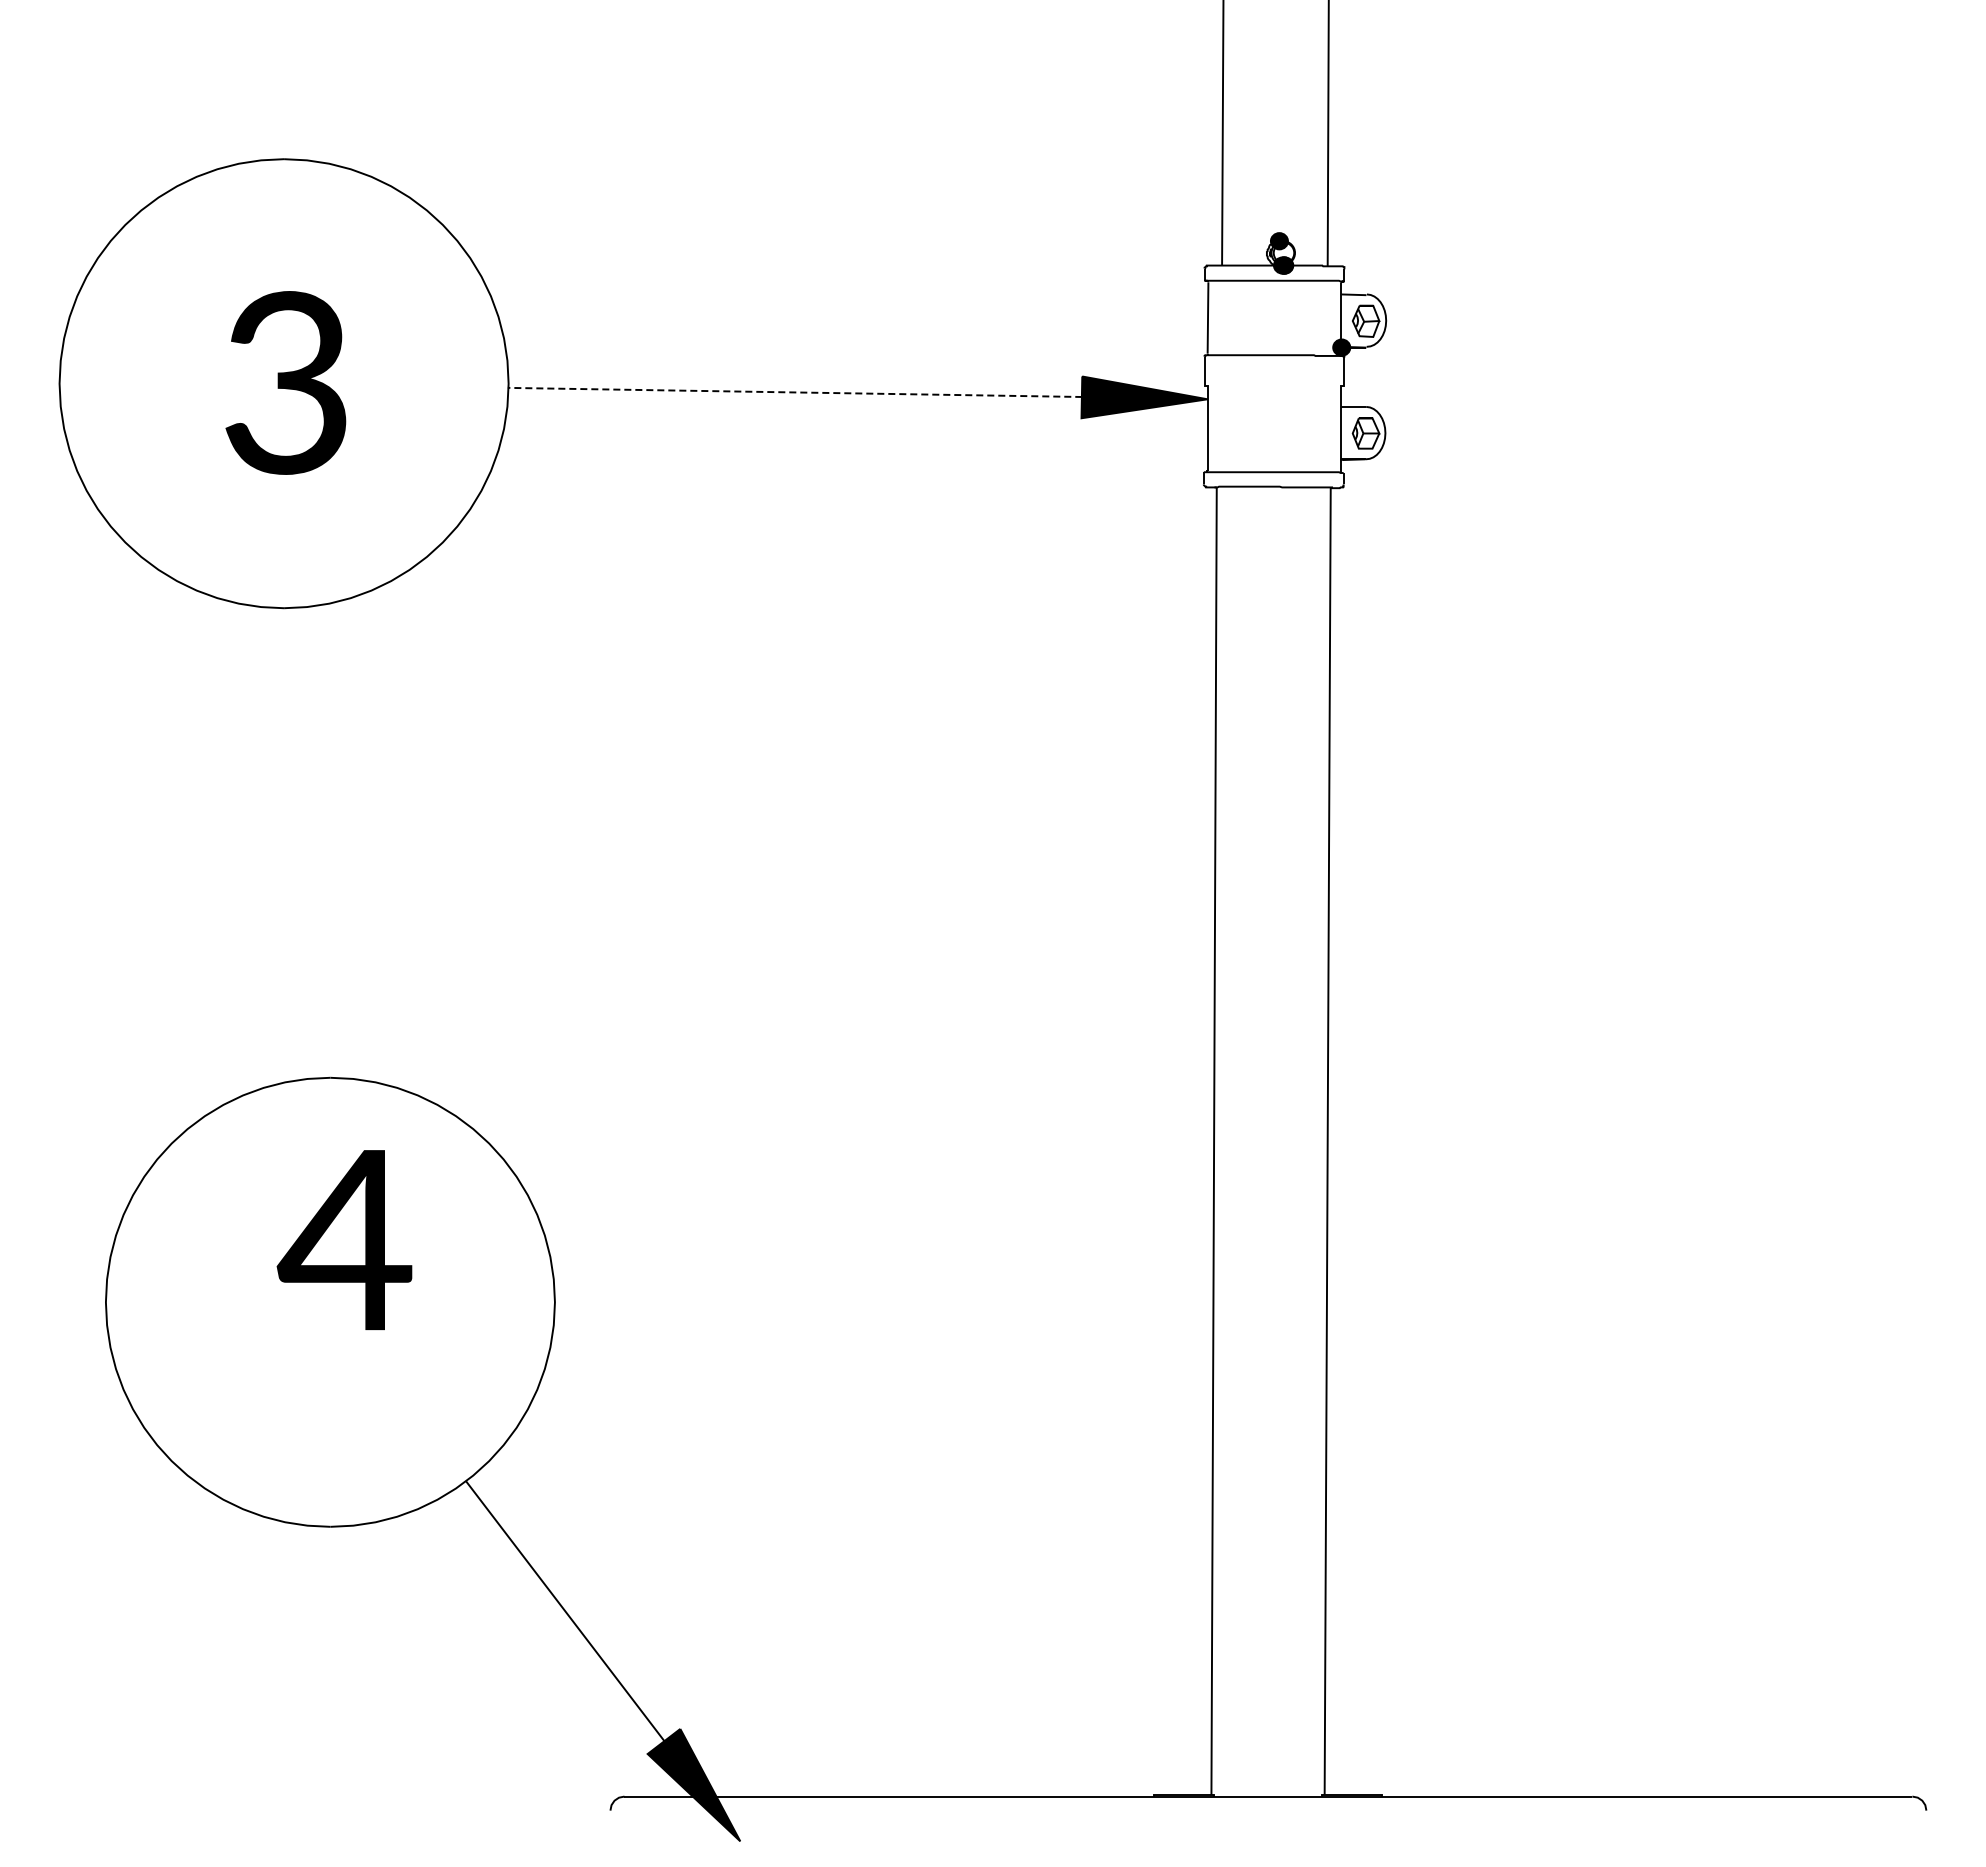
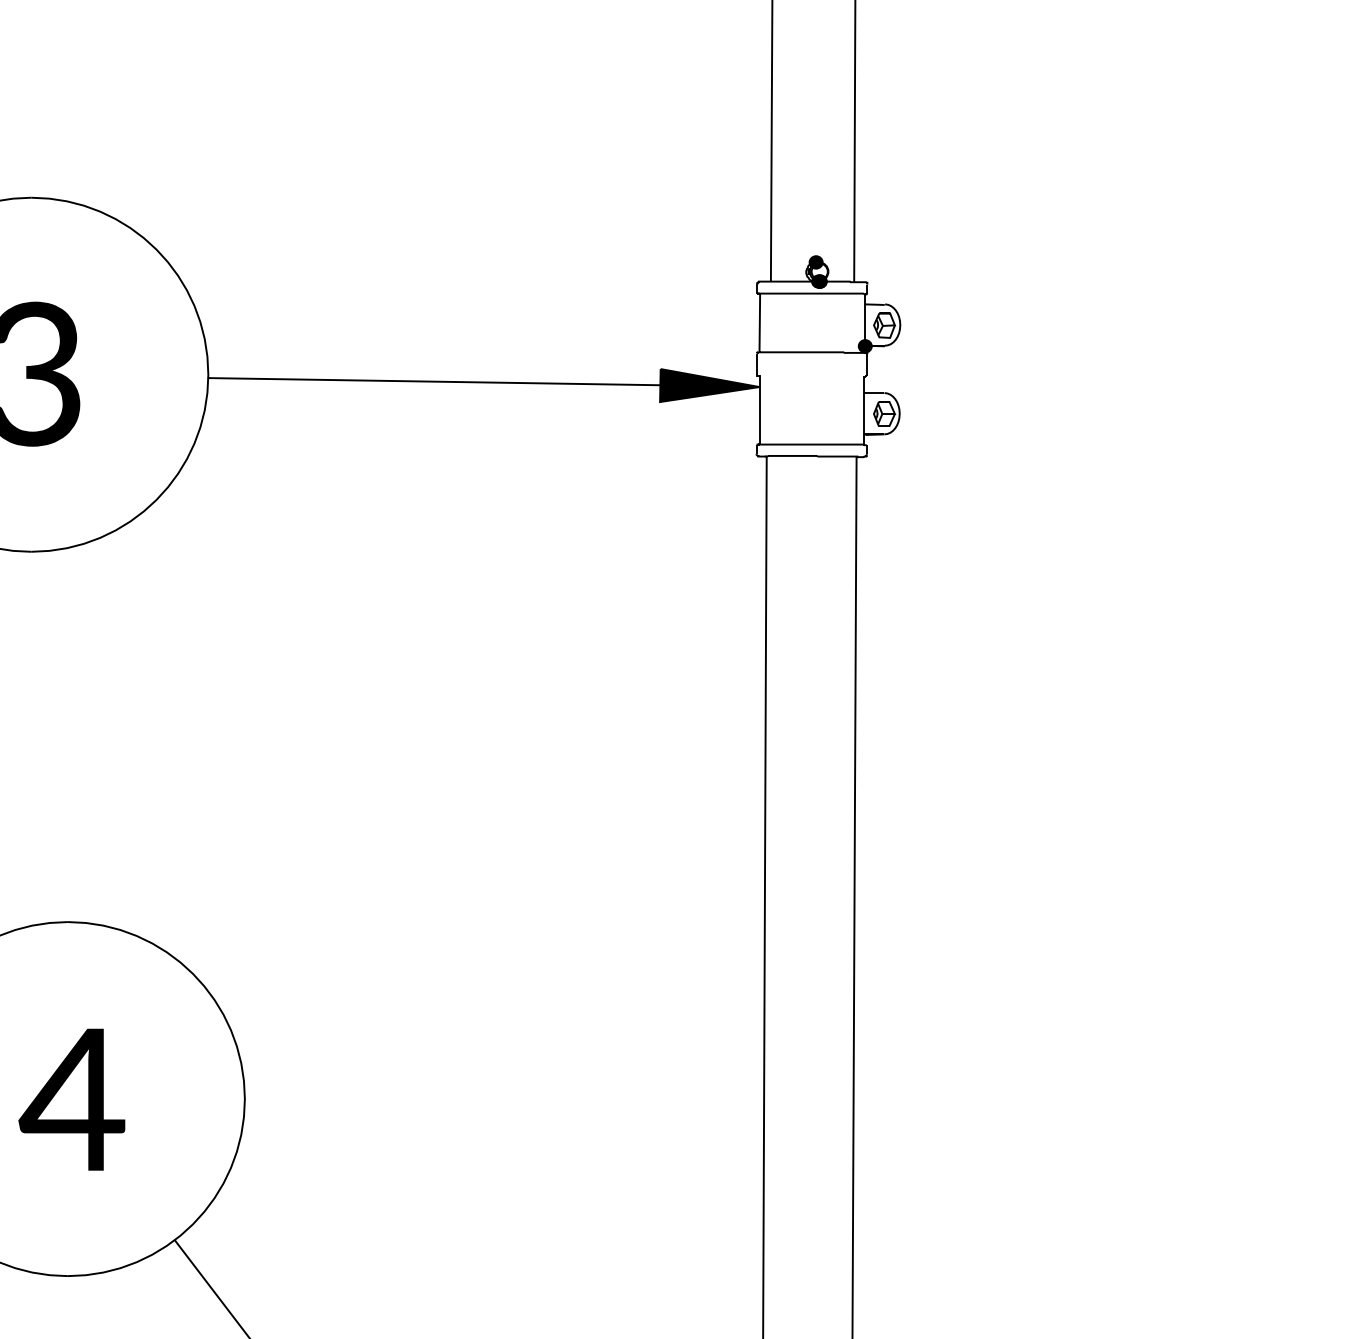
line: (794, 392) -> (433, 381), dashed -> solid
text: (344, 1239) -> (71, 1099), moved

